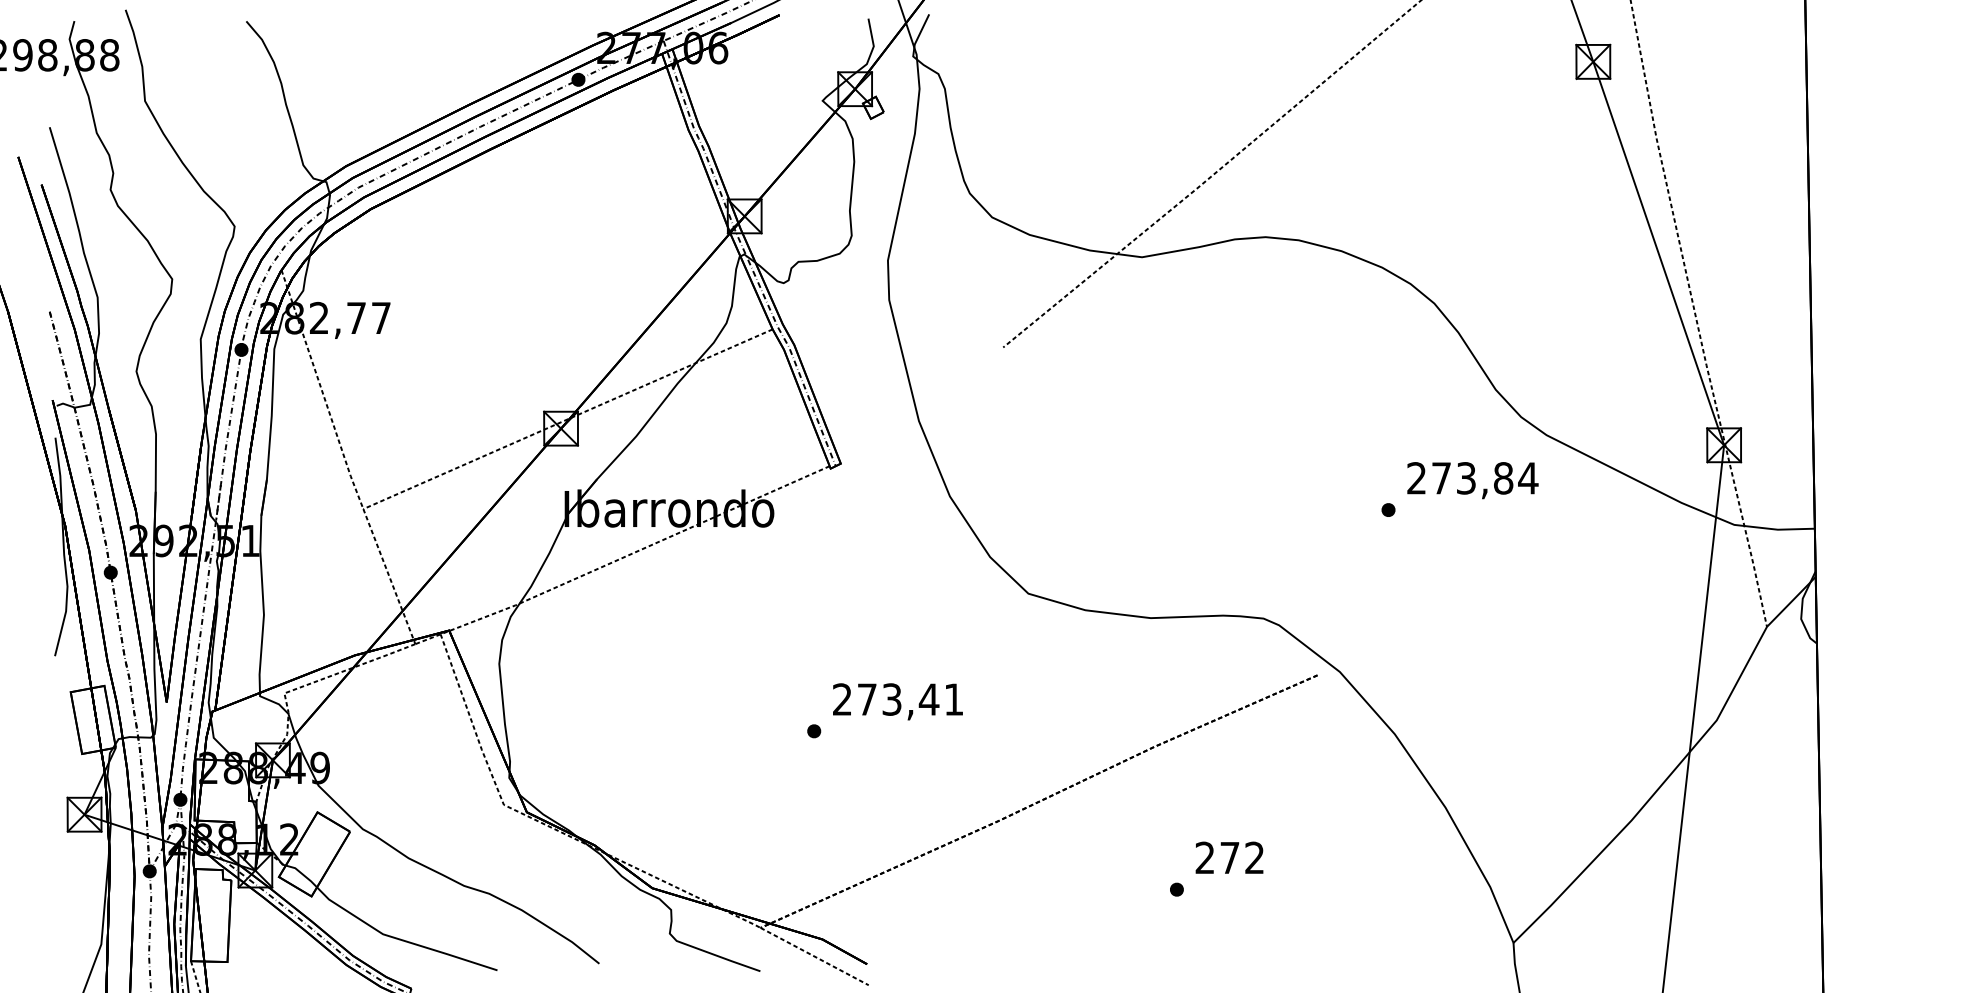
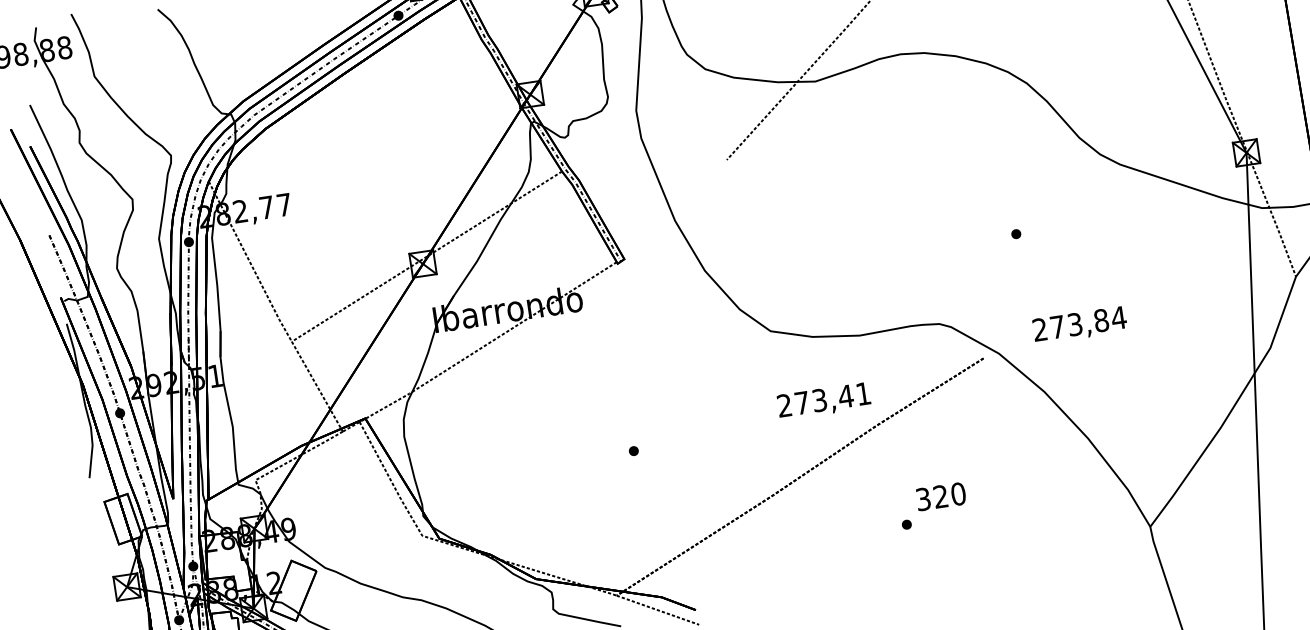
text: (1472, 480) -> (1079, 325), moved
text: (897, 701) -> (823, 401), moved
text: (1229, 857) -> (940, 496), 272 -> 320

